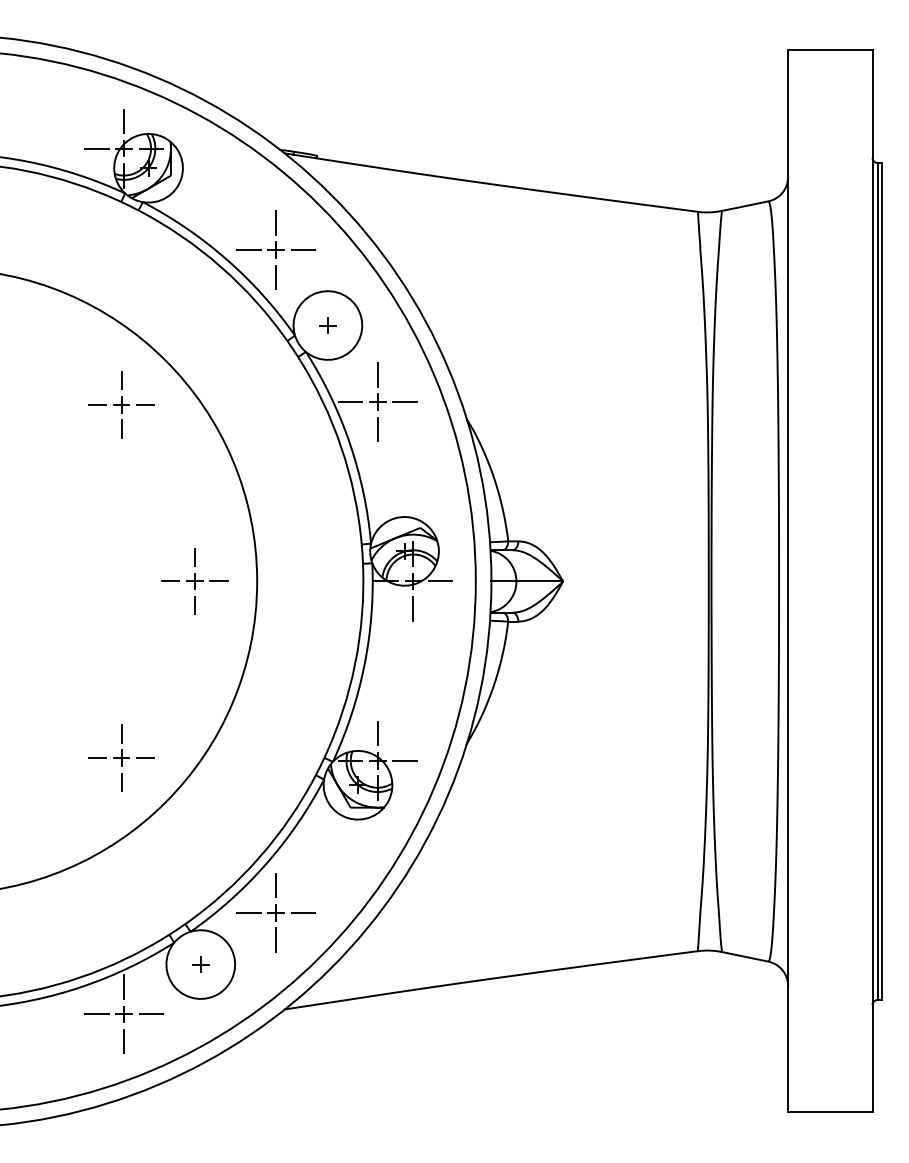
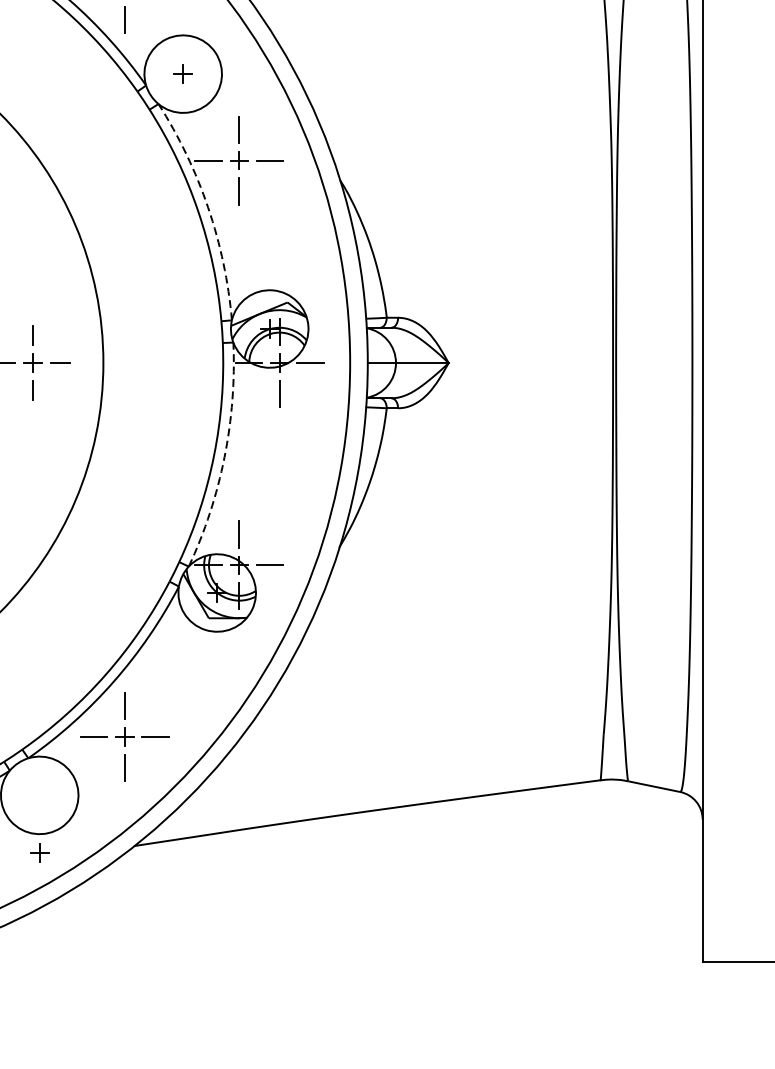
arc: (350, 443) -> (208, 207), solid -> dashed
arc: (364, 664) -> (224, 456), solid -> dashed
part: (200, 964) -> (39, 852), moved

